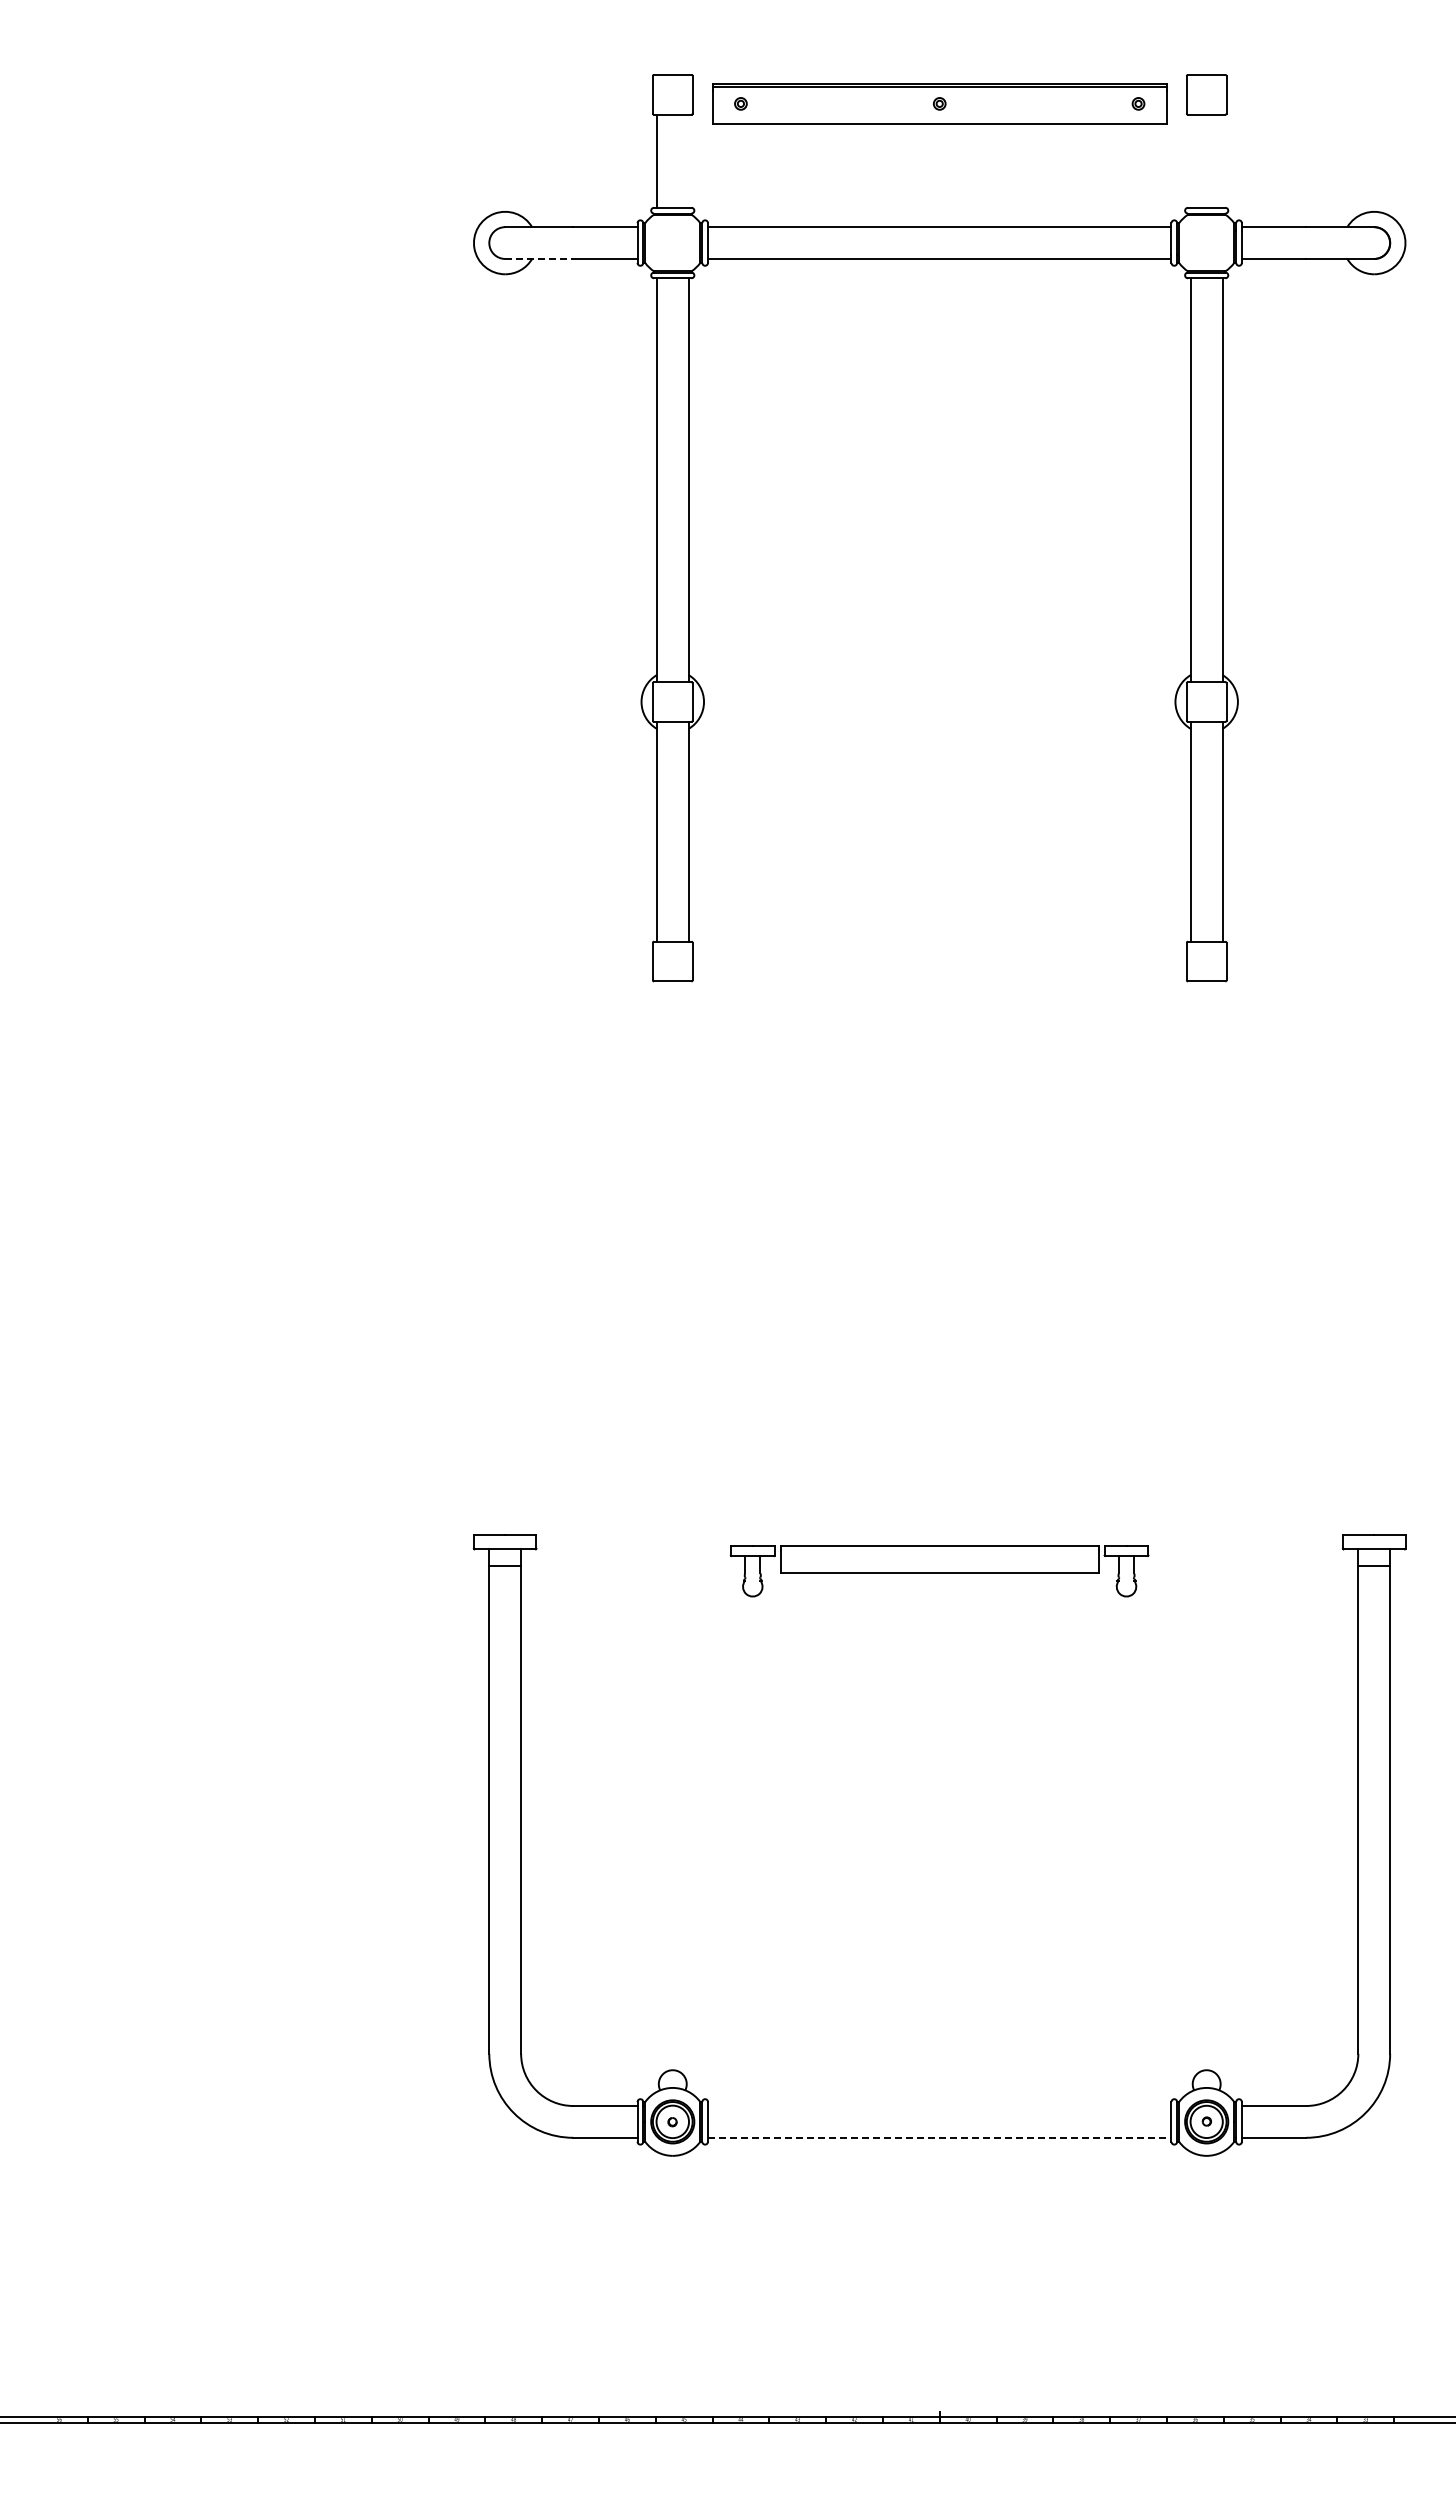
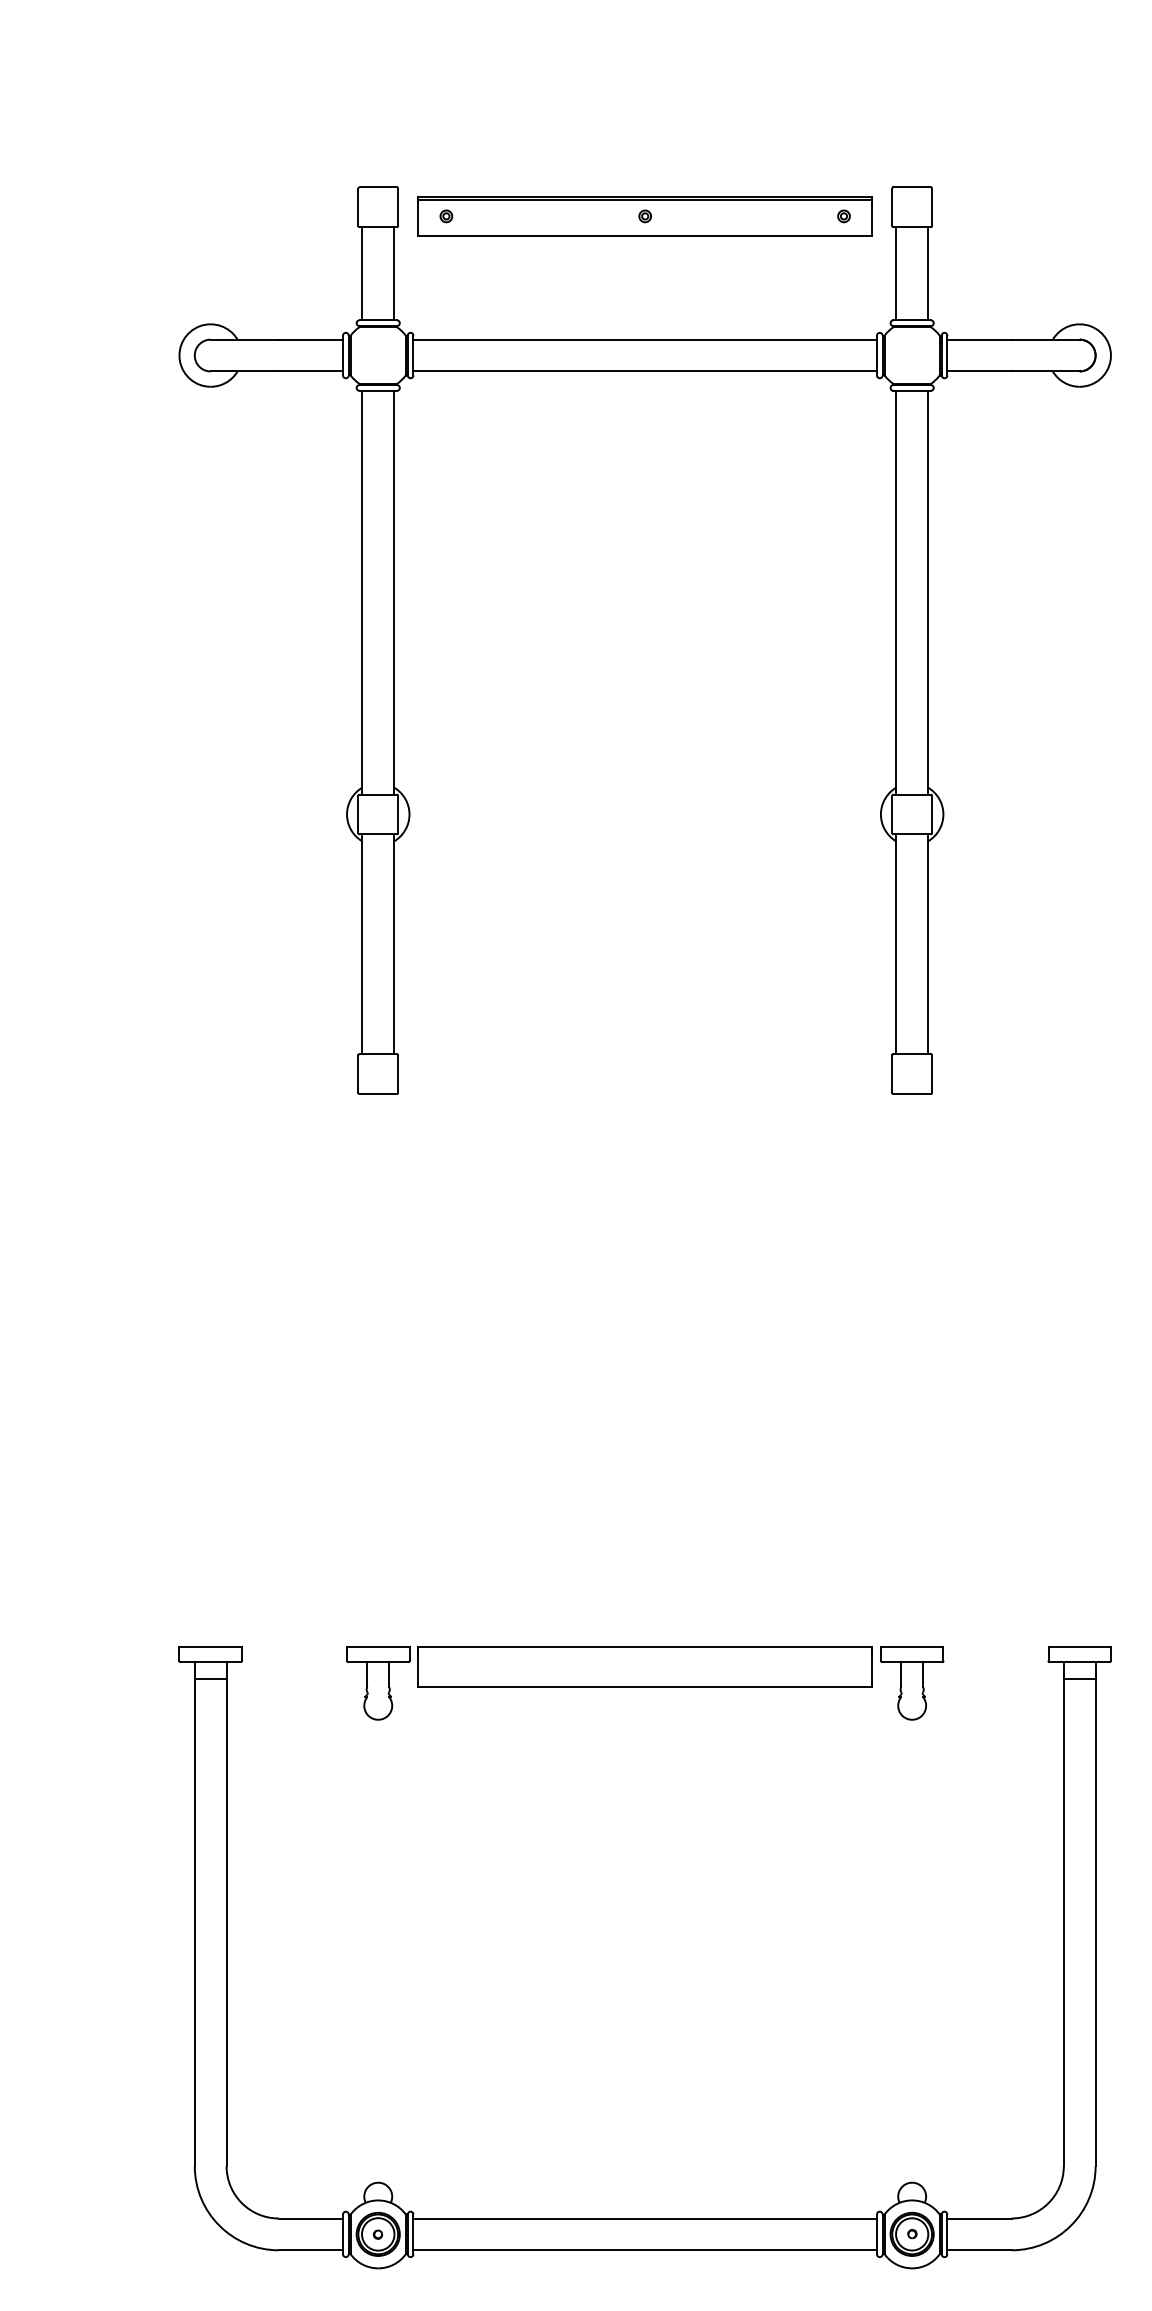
line: (688, 160) -> (393, 273), added
line: (1190, 160) -> (895, 273), added
line: (1222, 160) -> (927, 273), added
line: (539, 258) -> (244, 371), dashed -> solid
part: (939, 1571) -> (644, 1684), size x1.43
line: (939, 2106) -> (644, 2219), added
line: (939, 2137) -> (644, 2250), dashed -> solid

